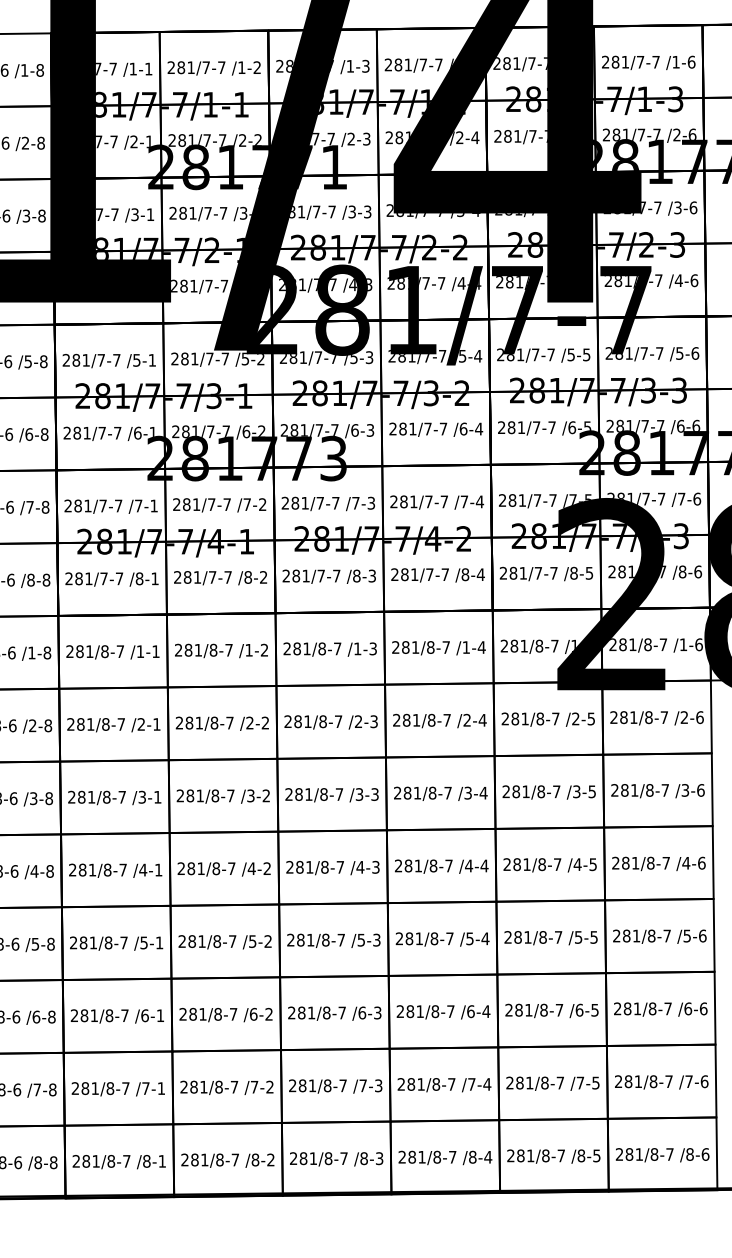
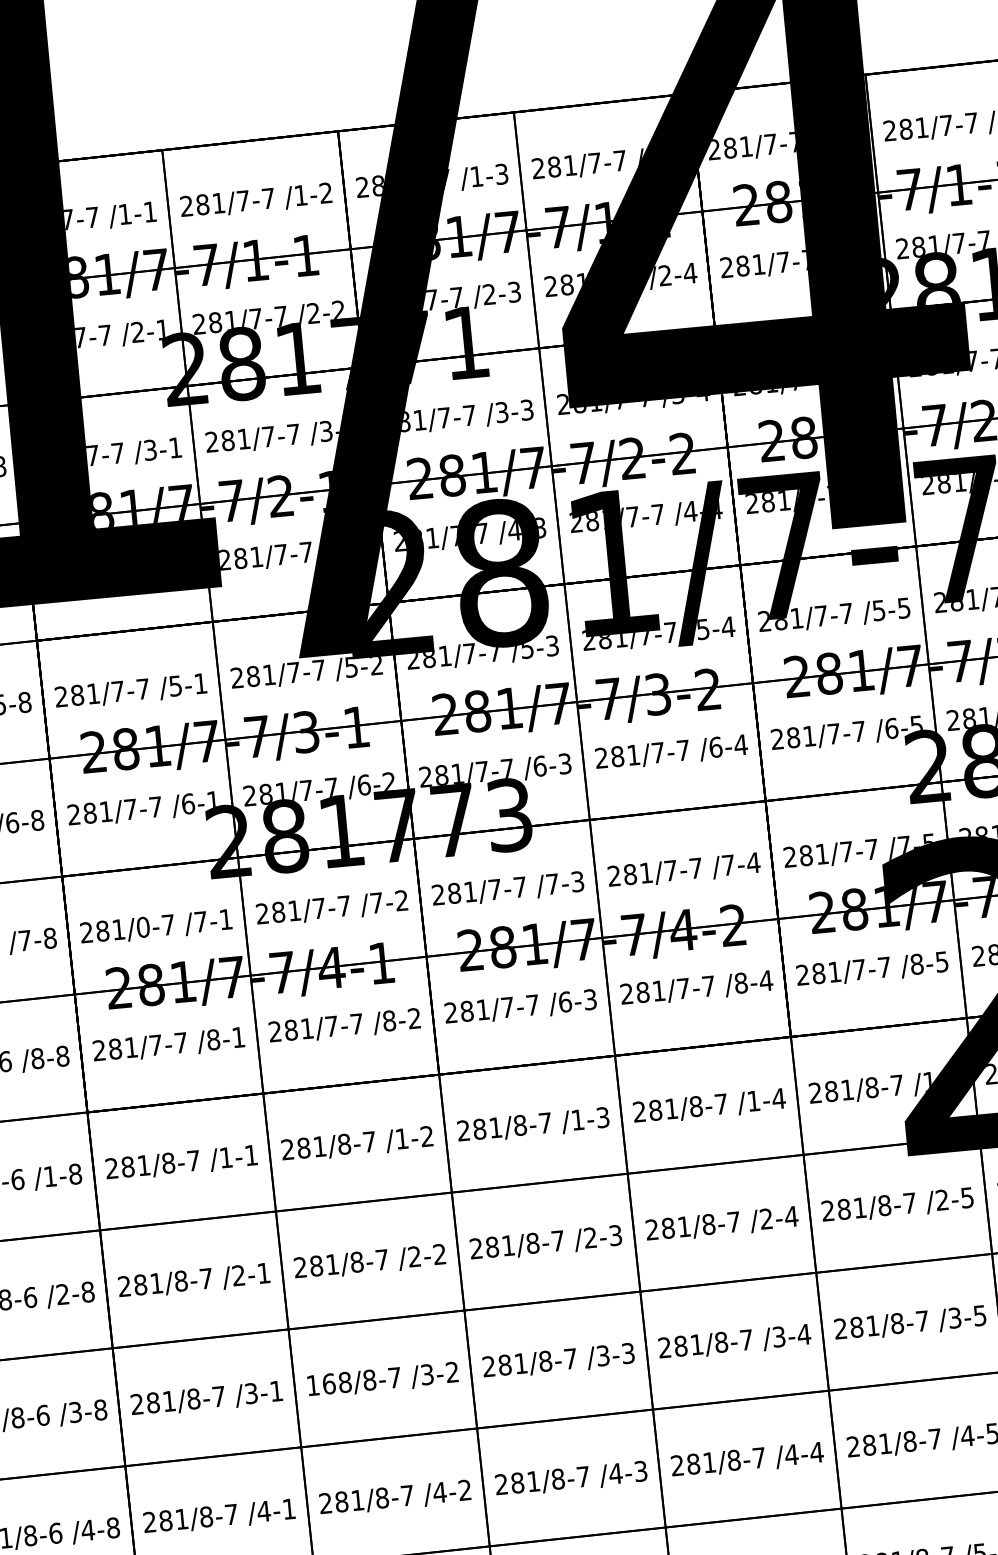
text: (102, 505) -> (142, 926), 281/7-7 -> 281/0-7
text: (356, 575) -> (564, 1001), /8-3 -> /6-3
text: (190, 795) -> (329, 1383), 281/8-7 -> 168/8-7

